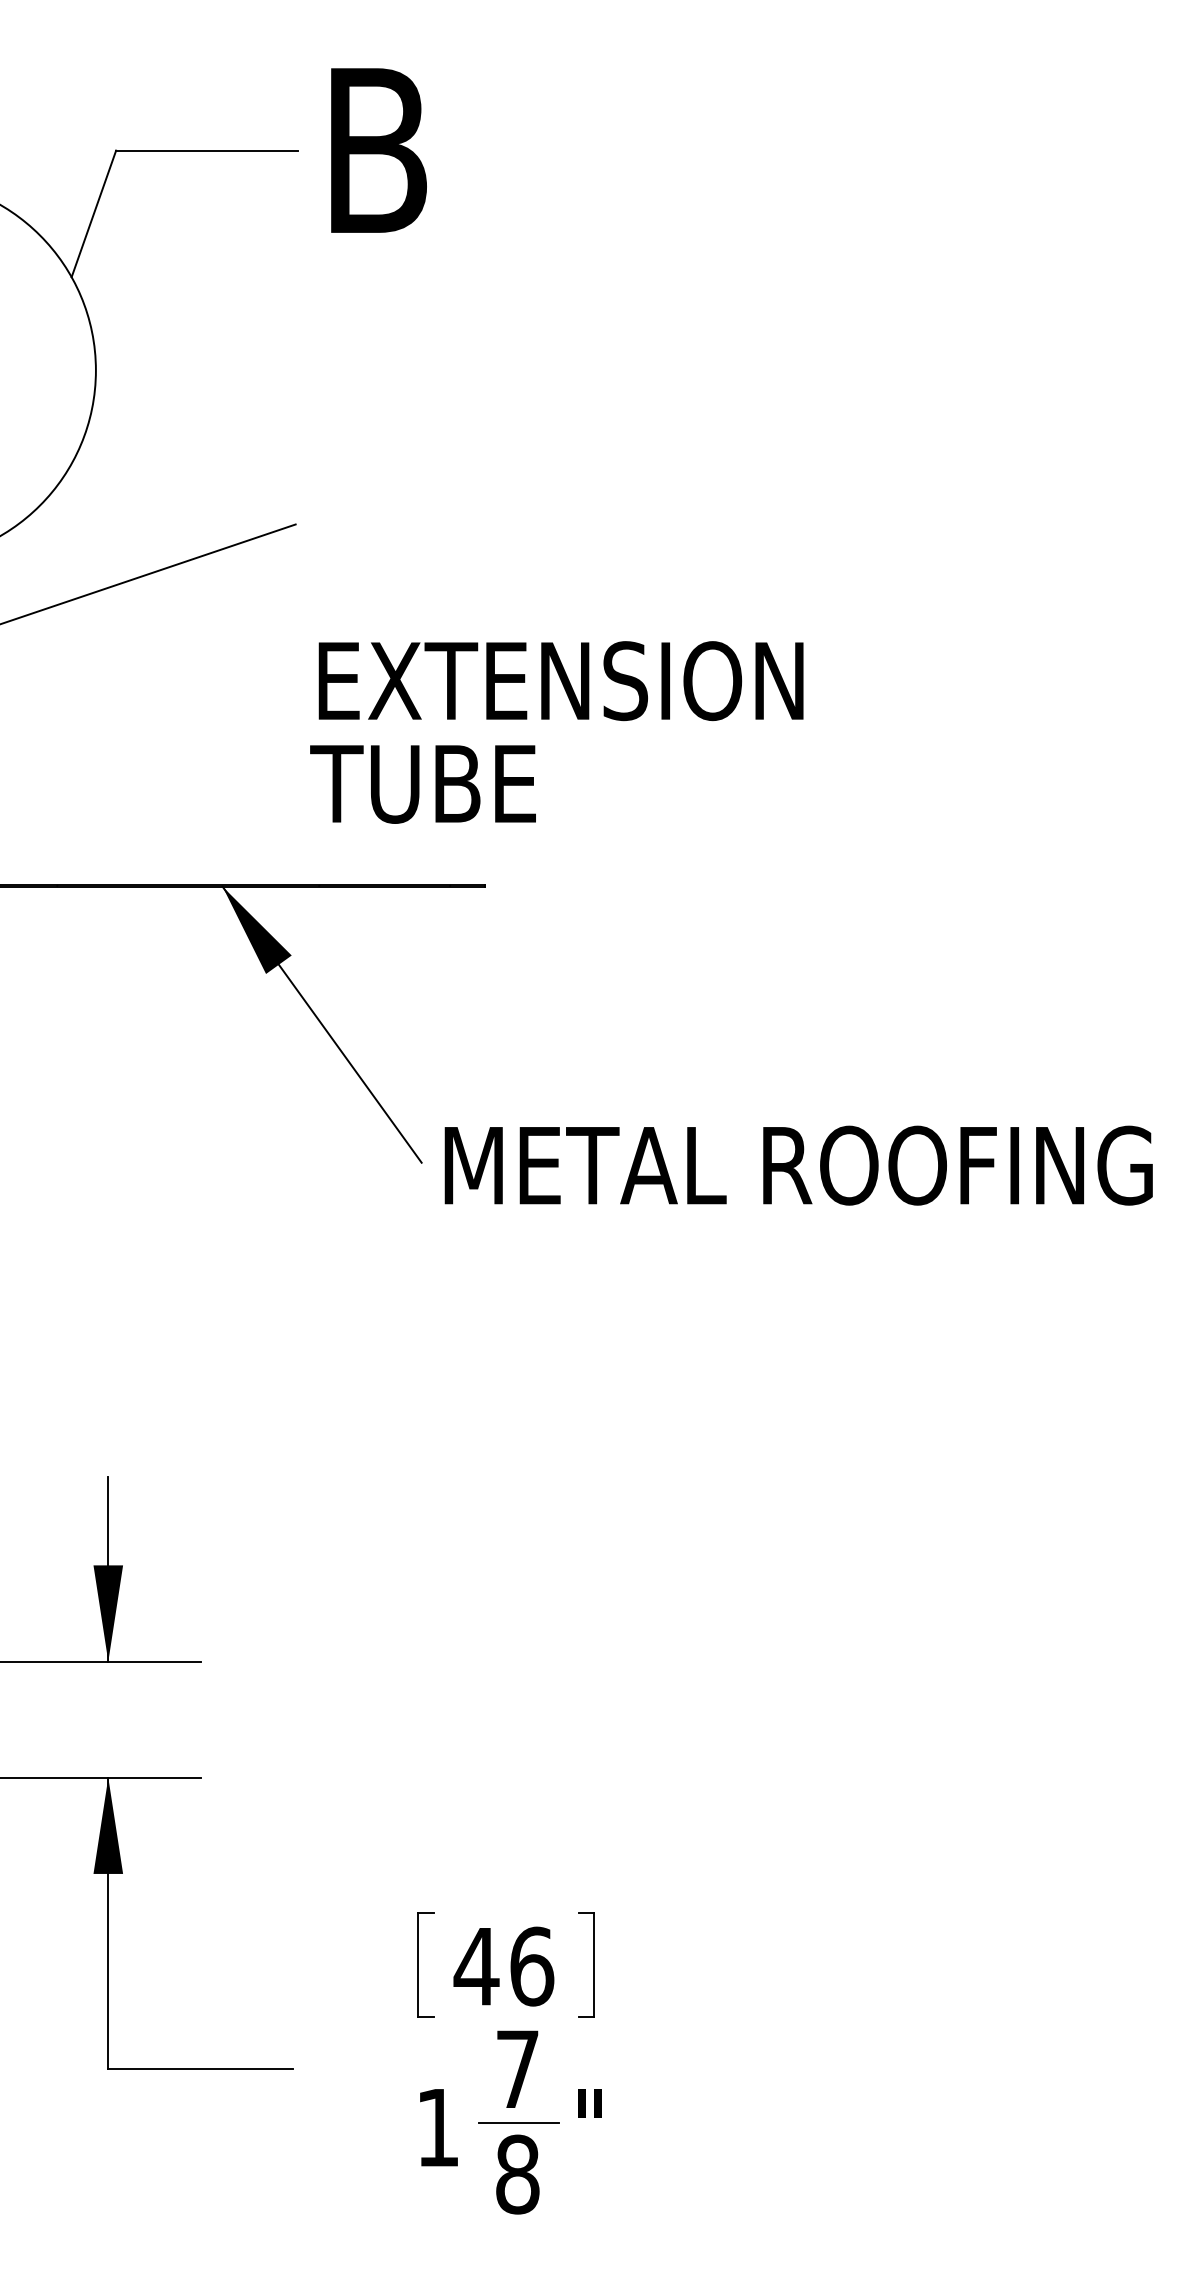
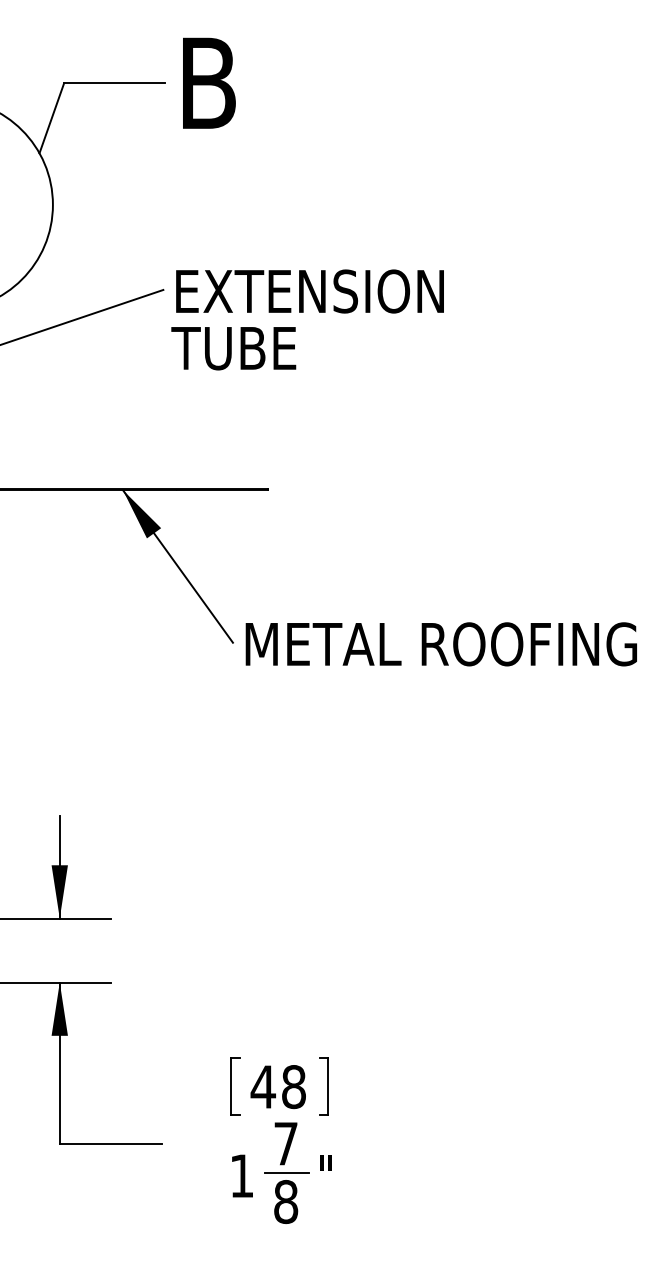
text: (556, 731) -> (307, 319), moved
text: (532, 1965) -> (294, 1086), 46 -> 48

